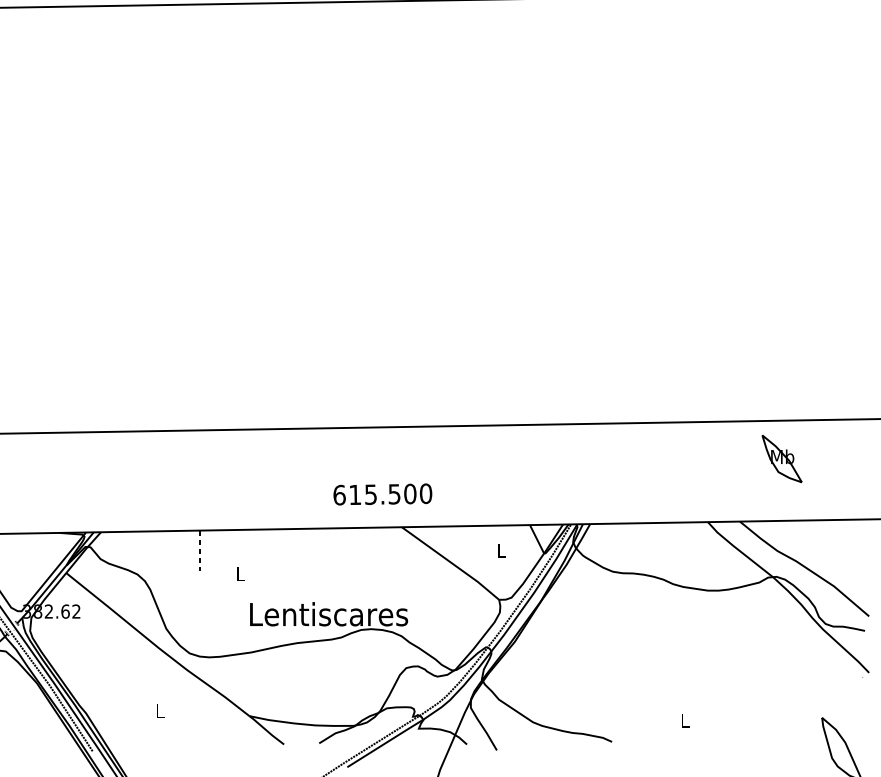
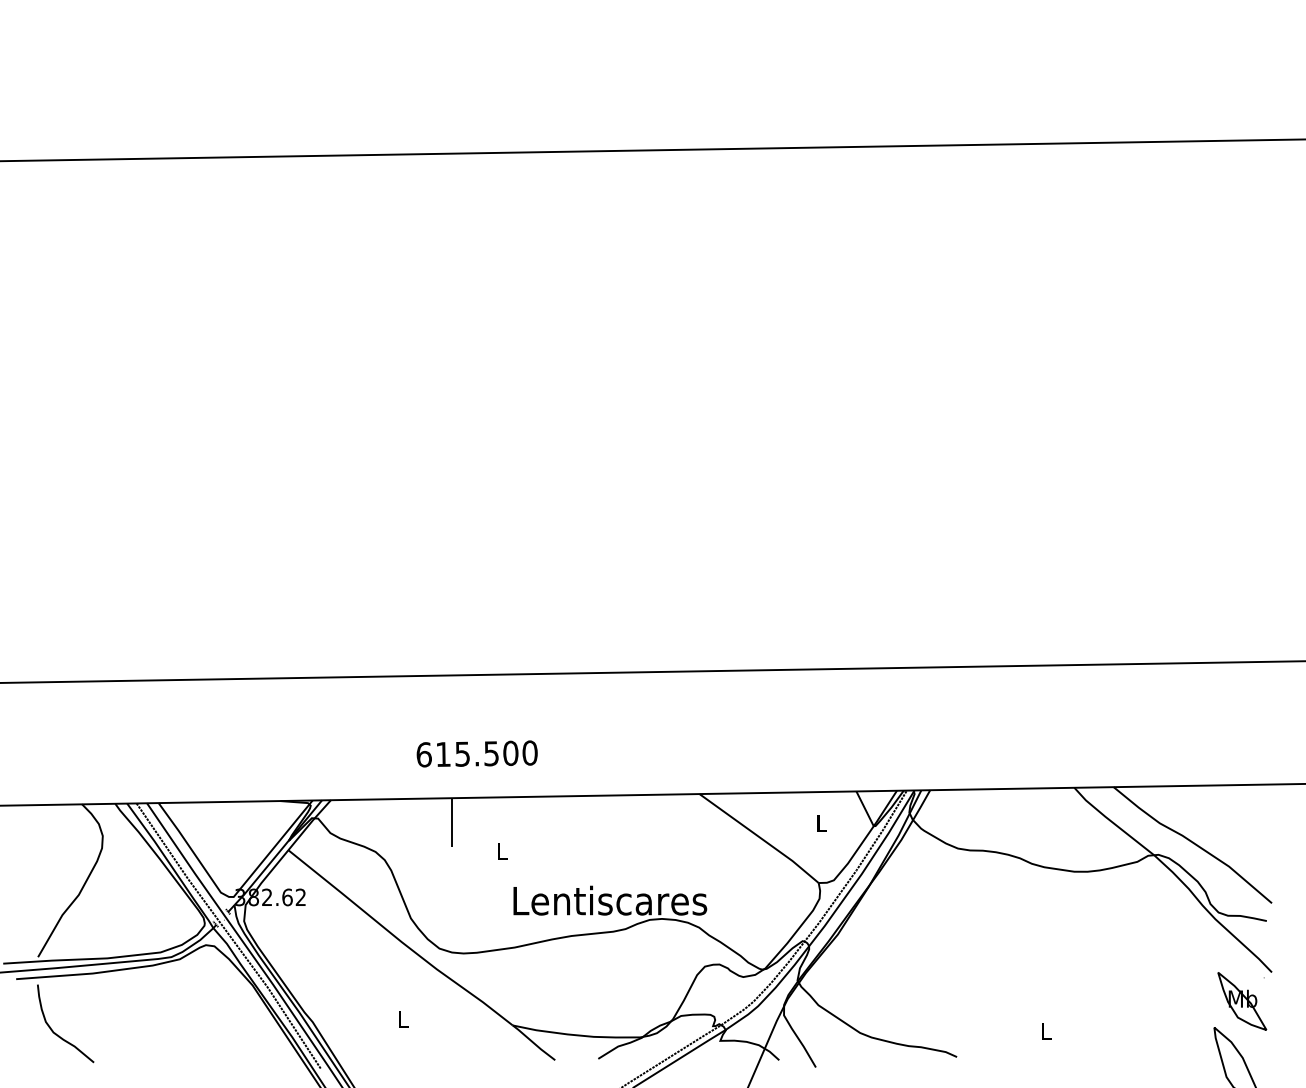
part: (782, 459) -> (1242, 1001), moved
text: (382, 494) -> (476, 753), moved
line: (199, 550) -> (451, 822), dashed -> solid

